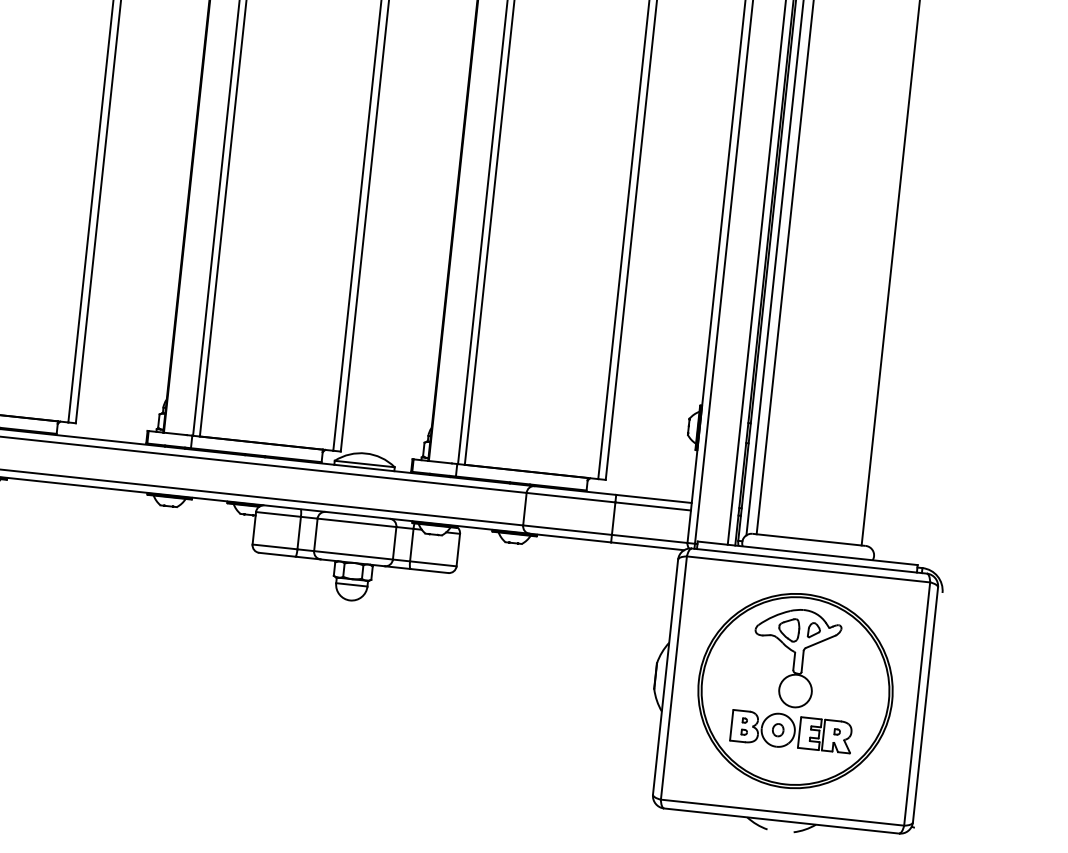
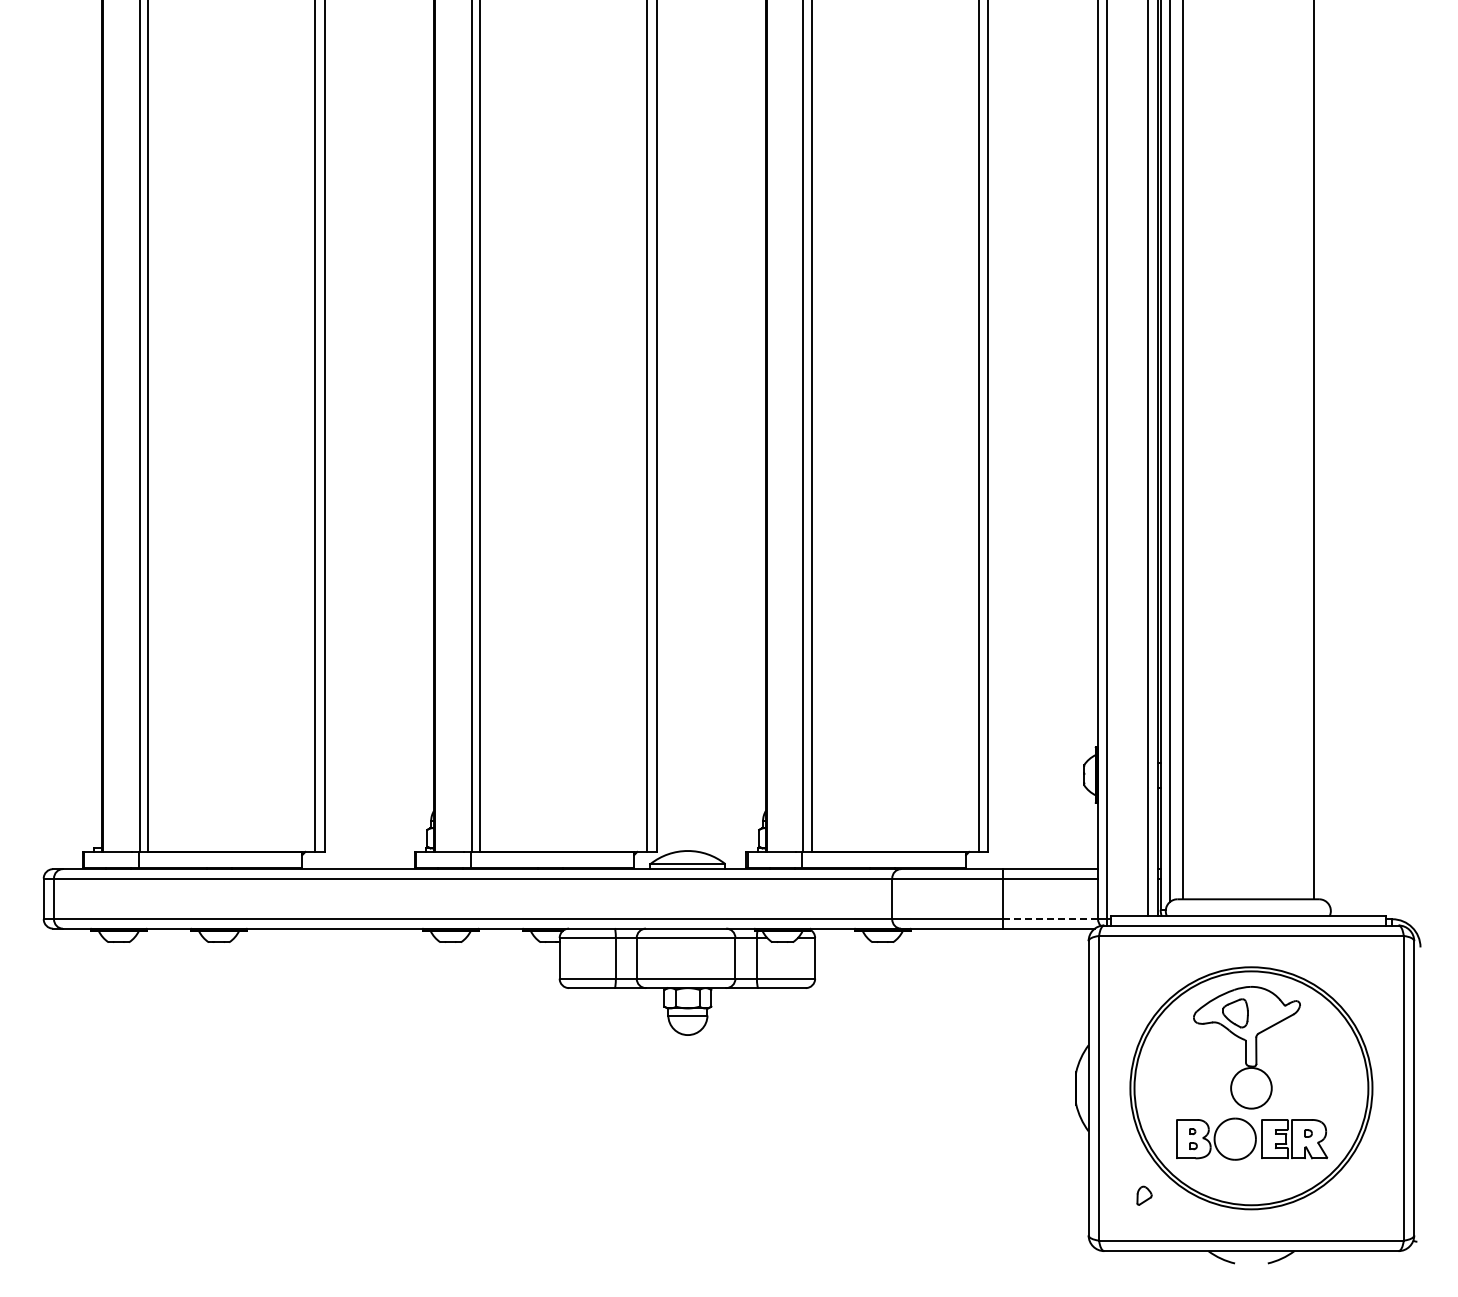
line: (649, 539) -> (1050, 919), solid -> dashed
part: (814, 630) -> (1144, 1195), moved
part: (777, 729) -> (1234, 1138), removed

